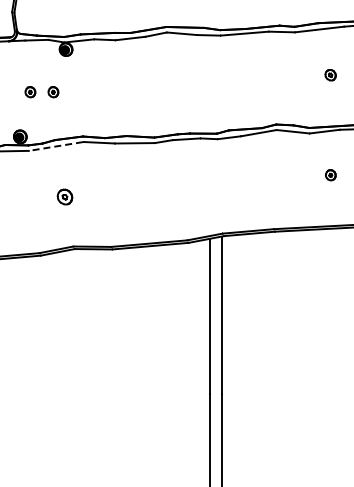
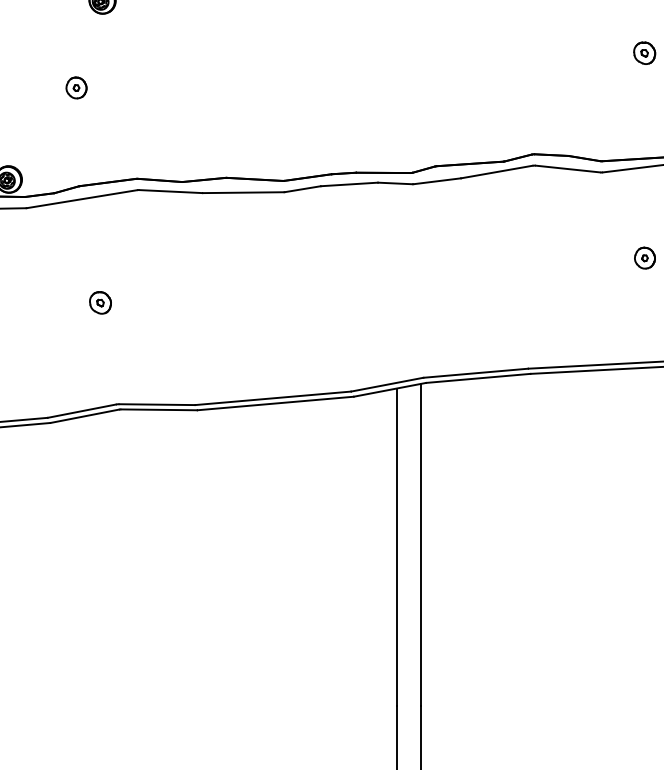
part: (30, 92) -> (29, 88), removed
line: (55, 146) -> (80, 199), dashed -> solid
part: (65, 196) -> (101, 301), size x0.71

